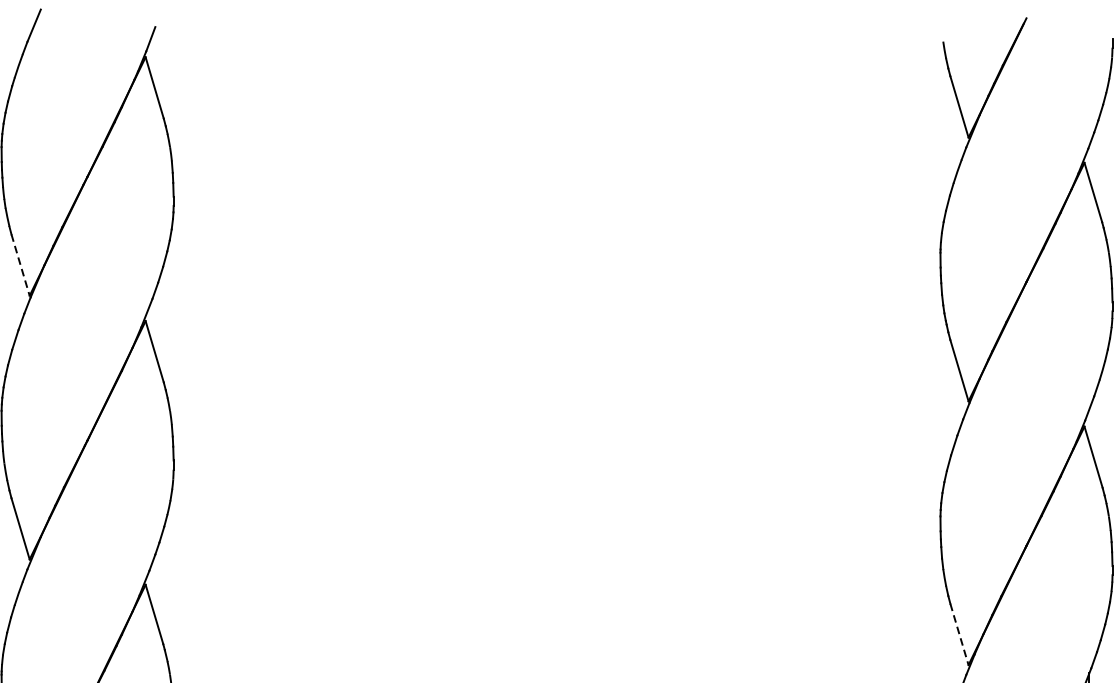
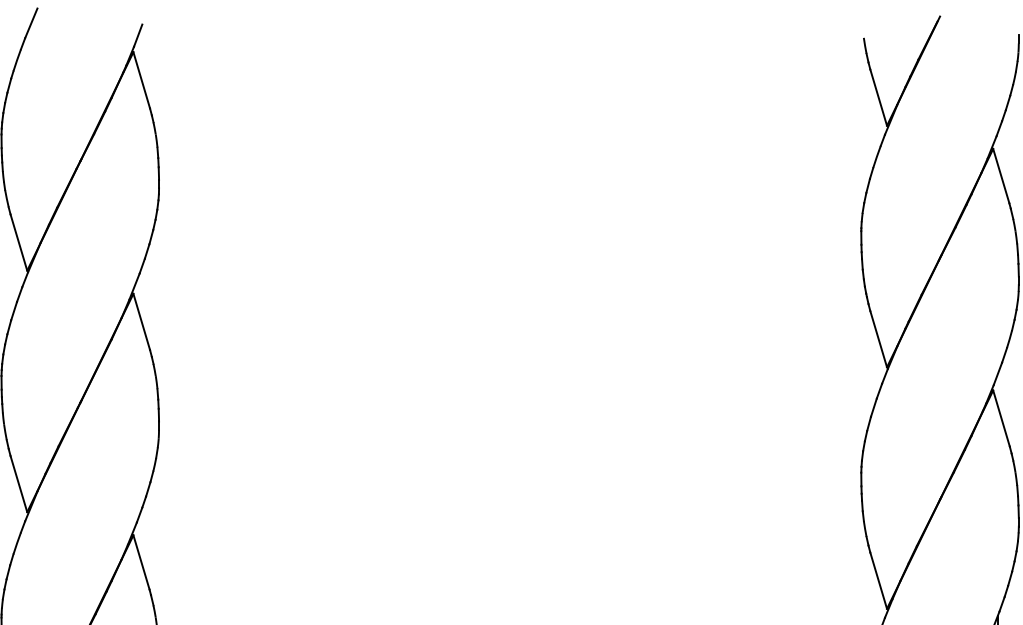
line: (21, 266) -> (19, 243), dashed -> solid
line: (959, 635) -> (878, 581), dashed -> solid

